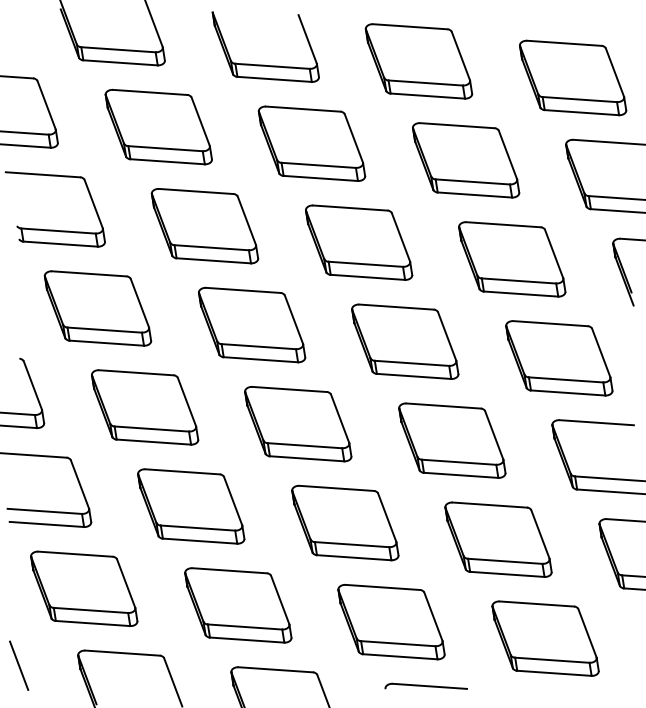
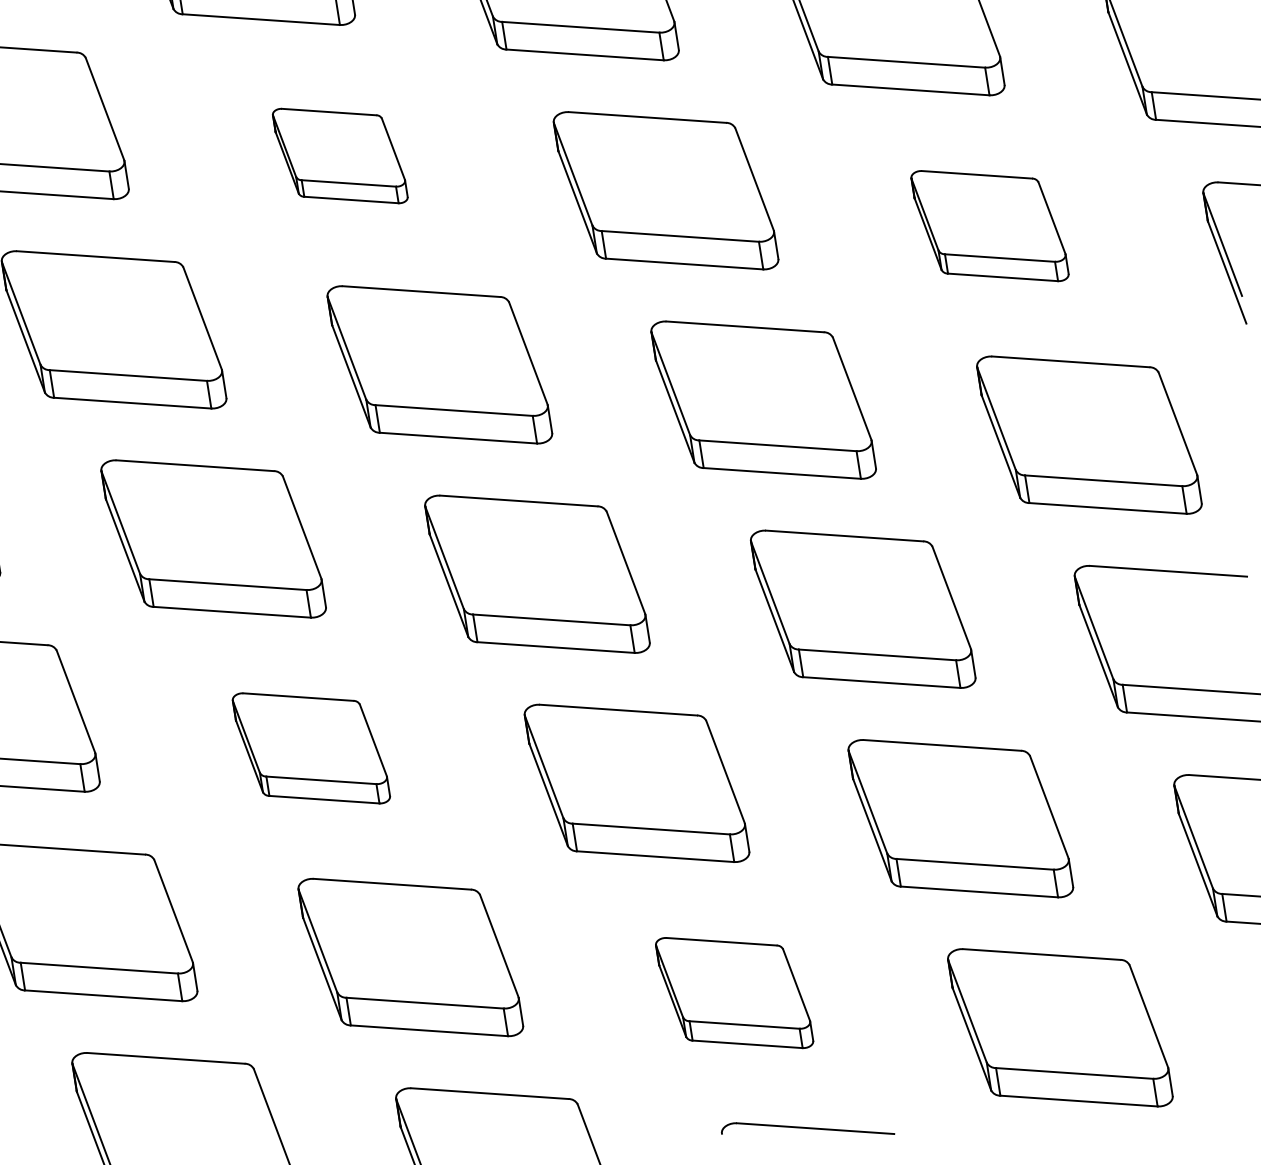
part: (204, 226) -> (339, 156), size x0.6
part: (512, 259) -> (990, 226), size x0.7
part: (191, 506) -> (311, 748), size x0.7
part: (391, 622) -> (734, 993), size x0.7

